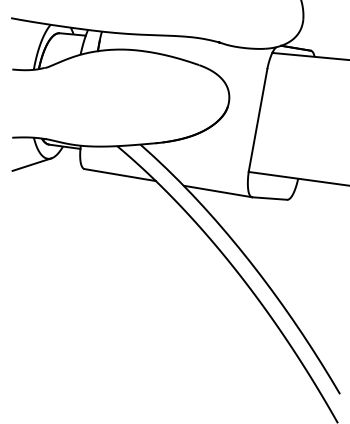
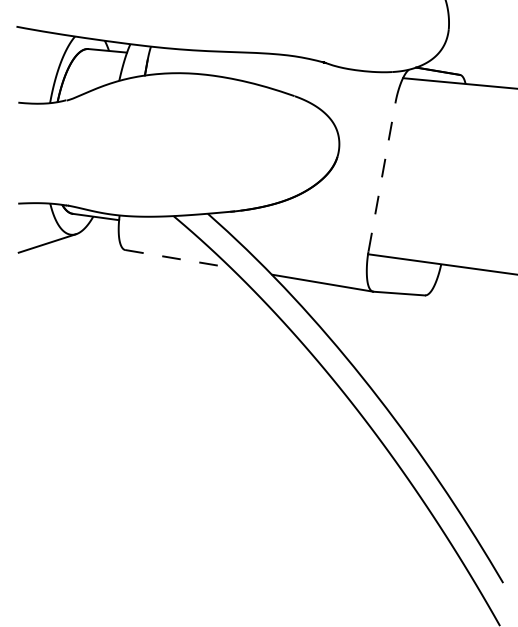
line: (258, 119) -> (382, 176), solid -> dashed
line: (120, 175) -> (178, 259), solid -> dashed

